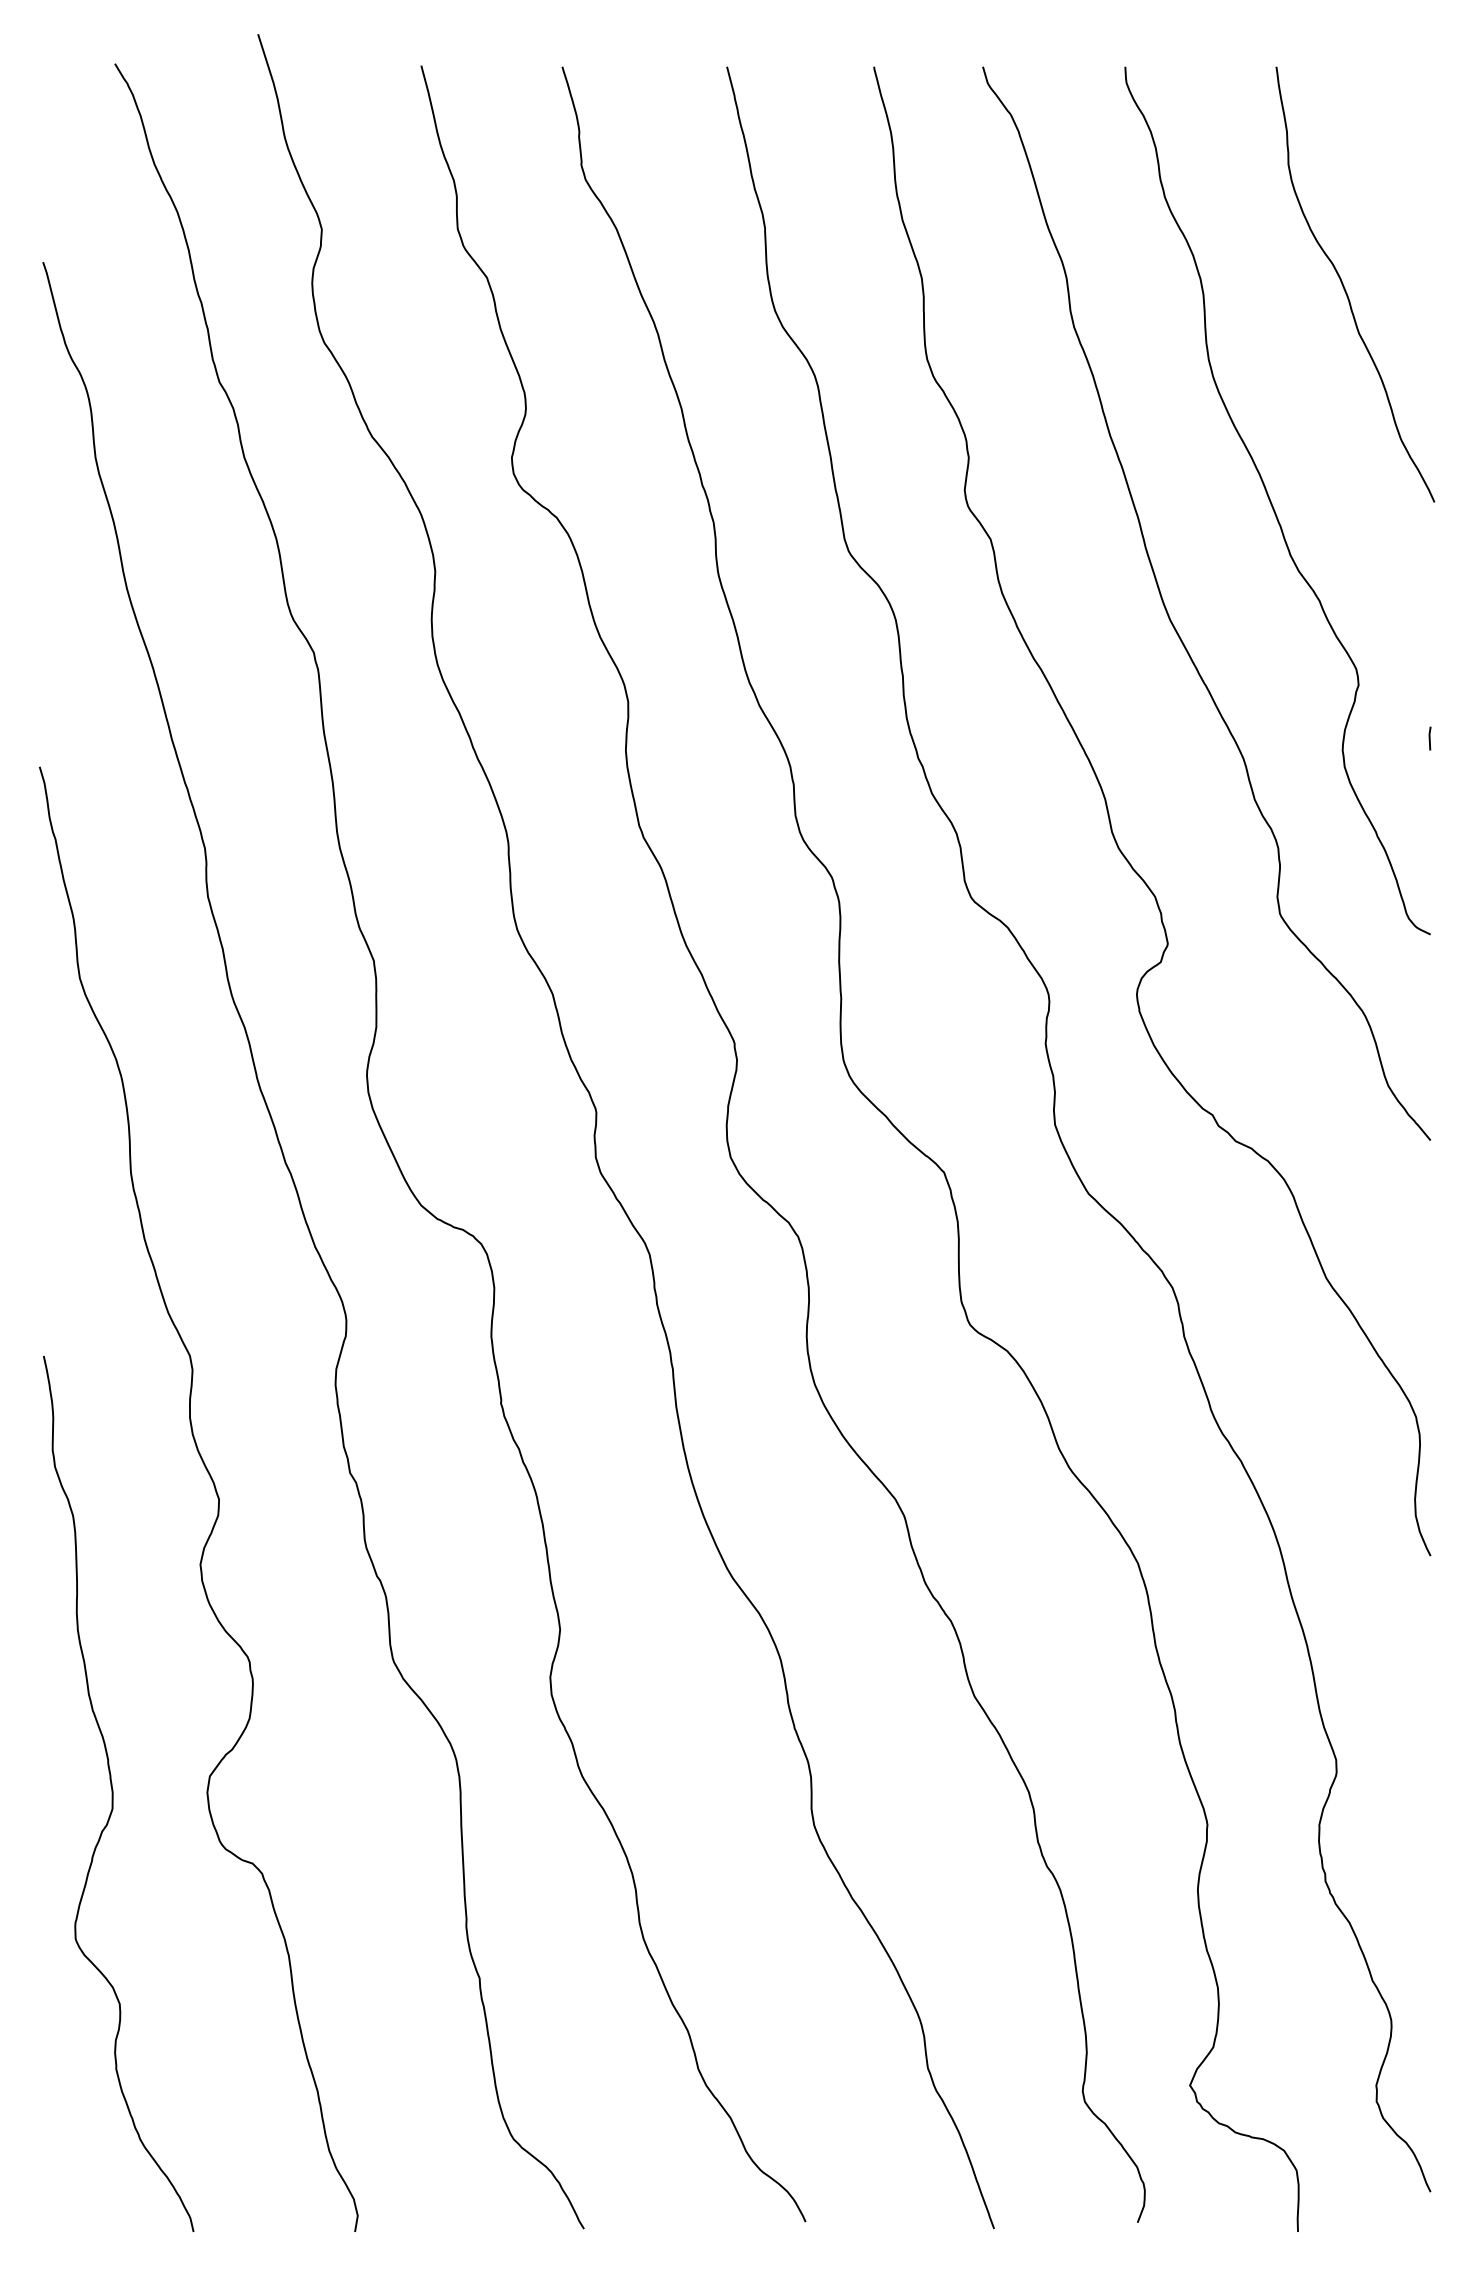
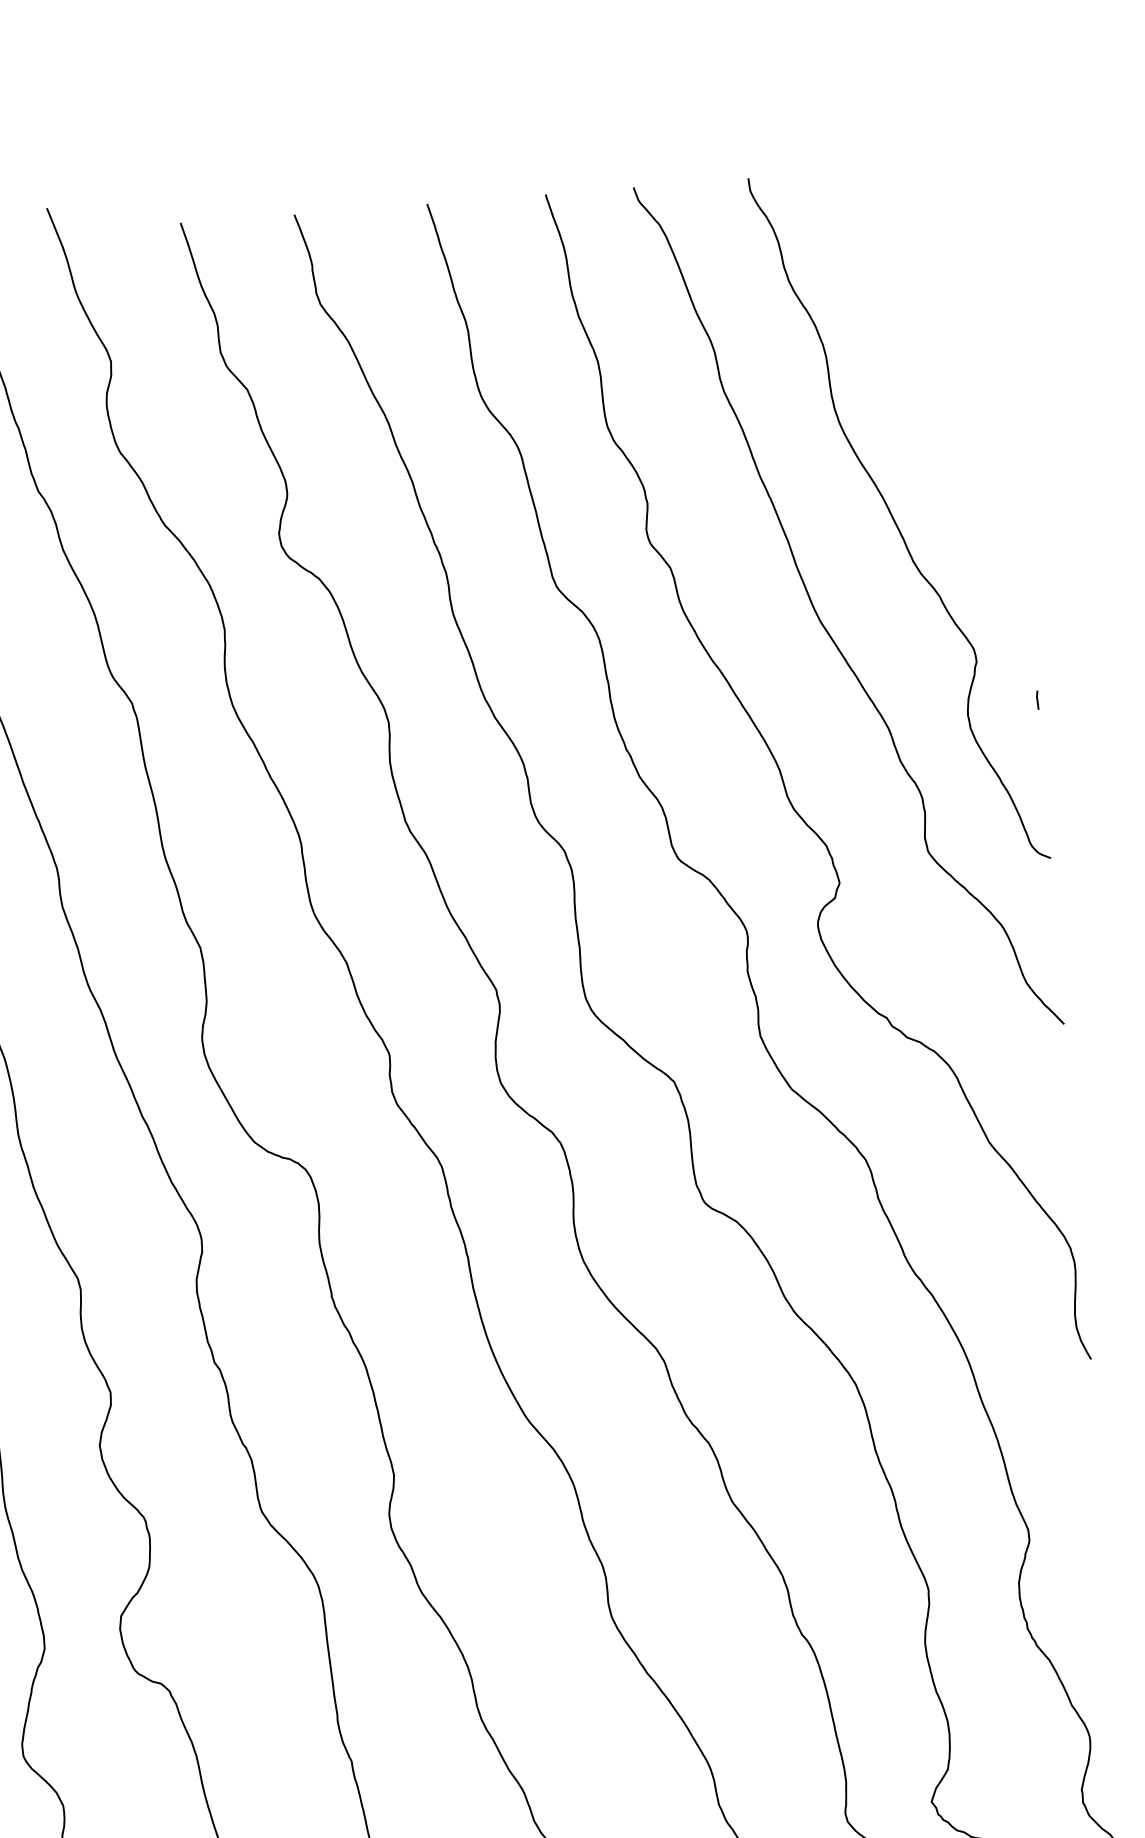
curve: (1345, 288) -> (940, 342), removed

